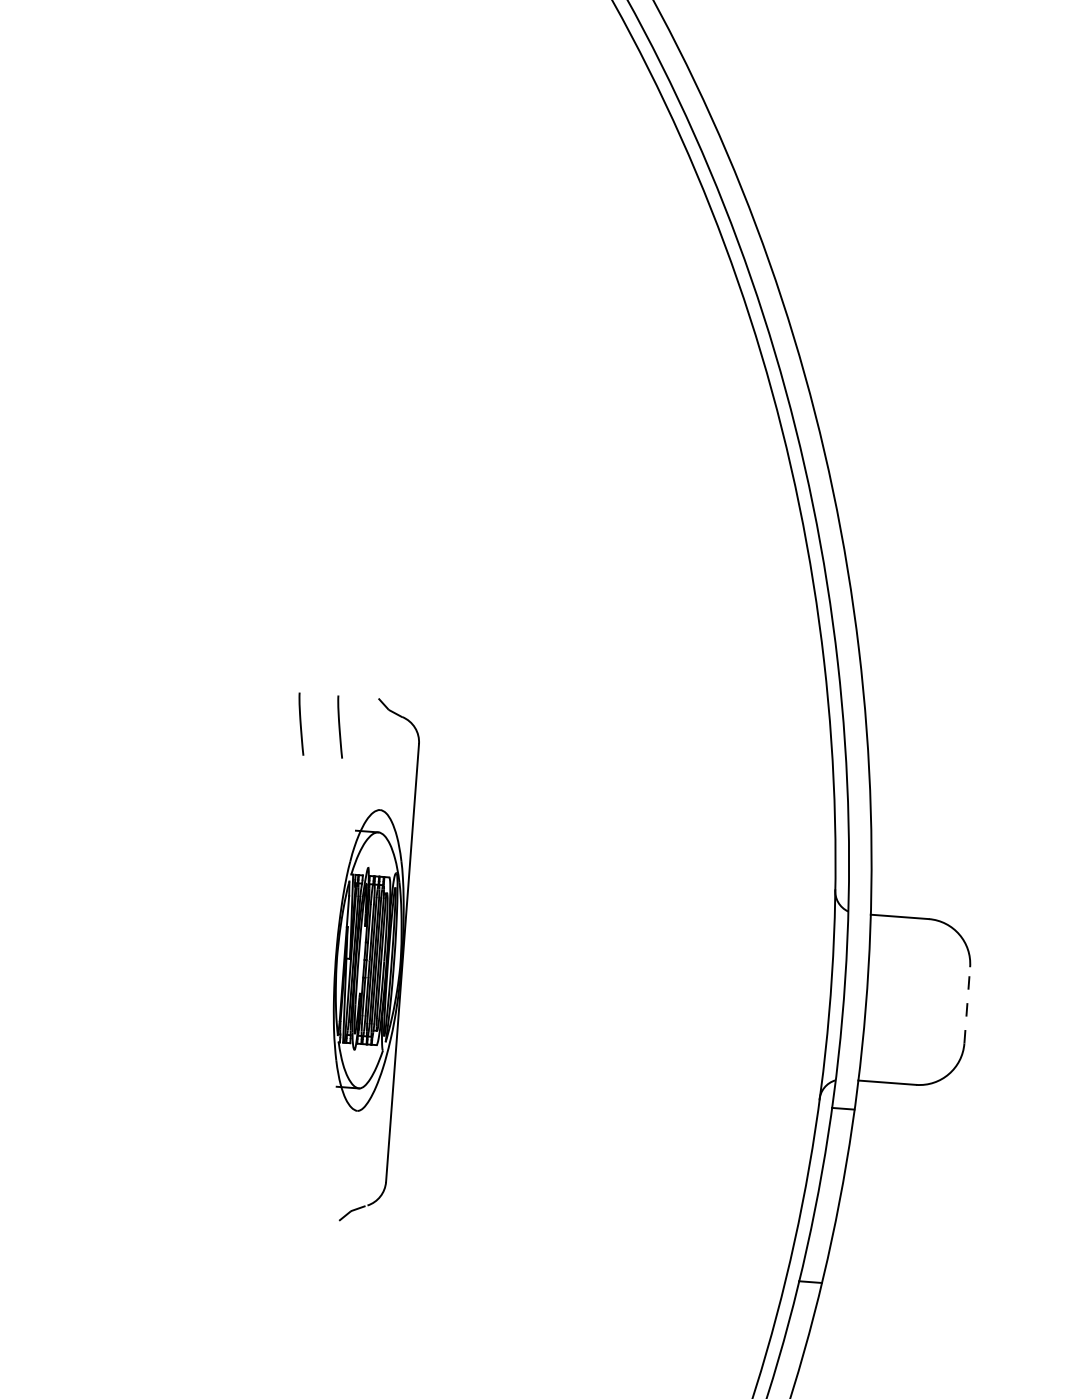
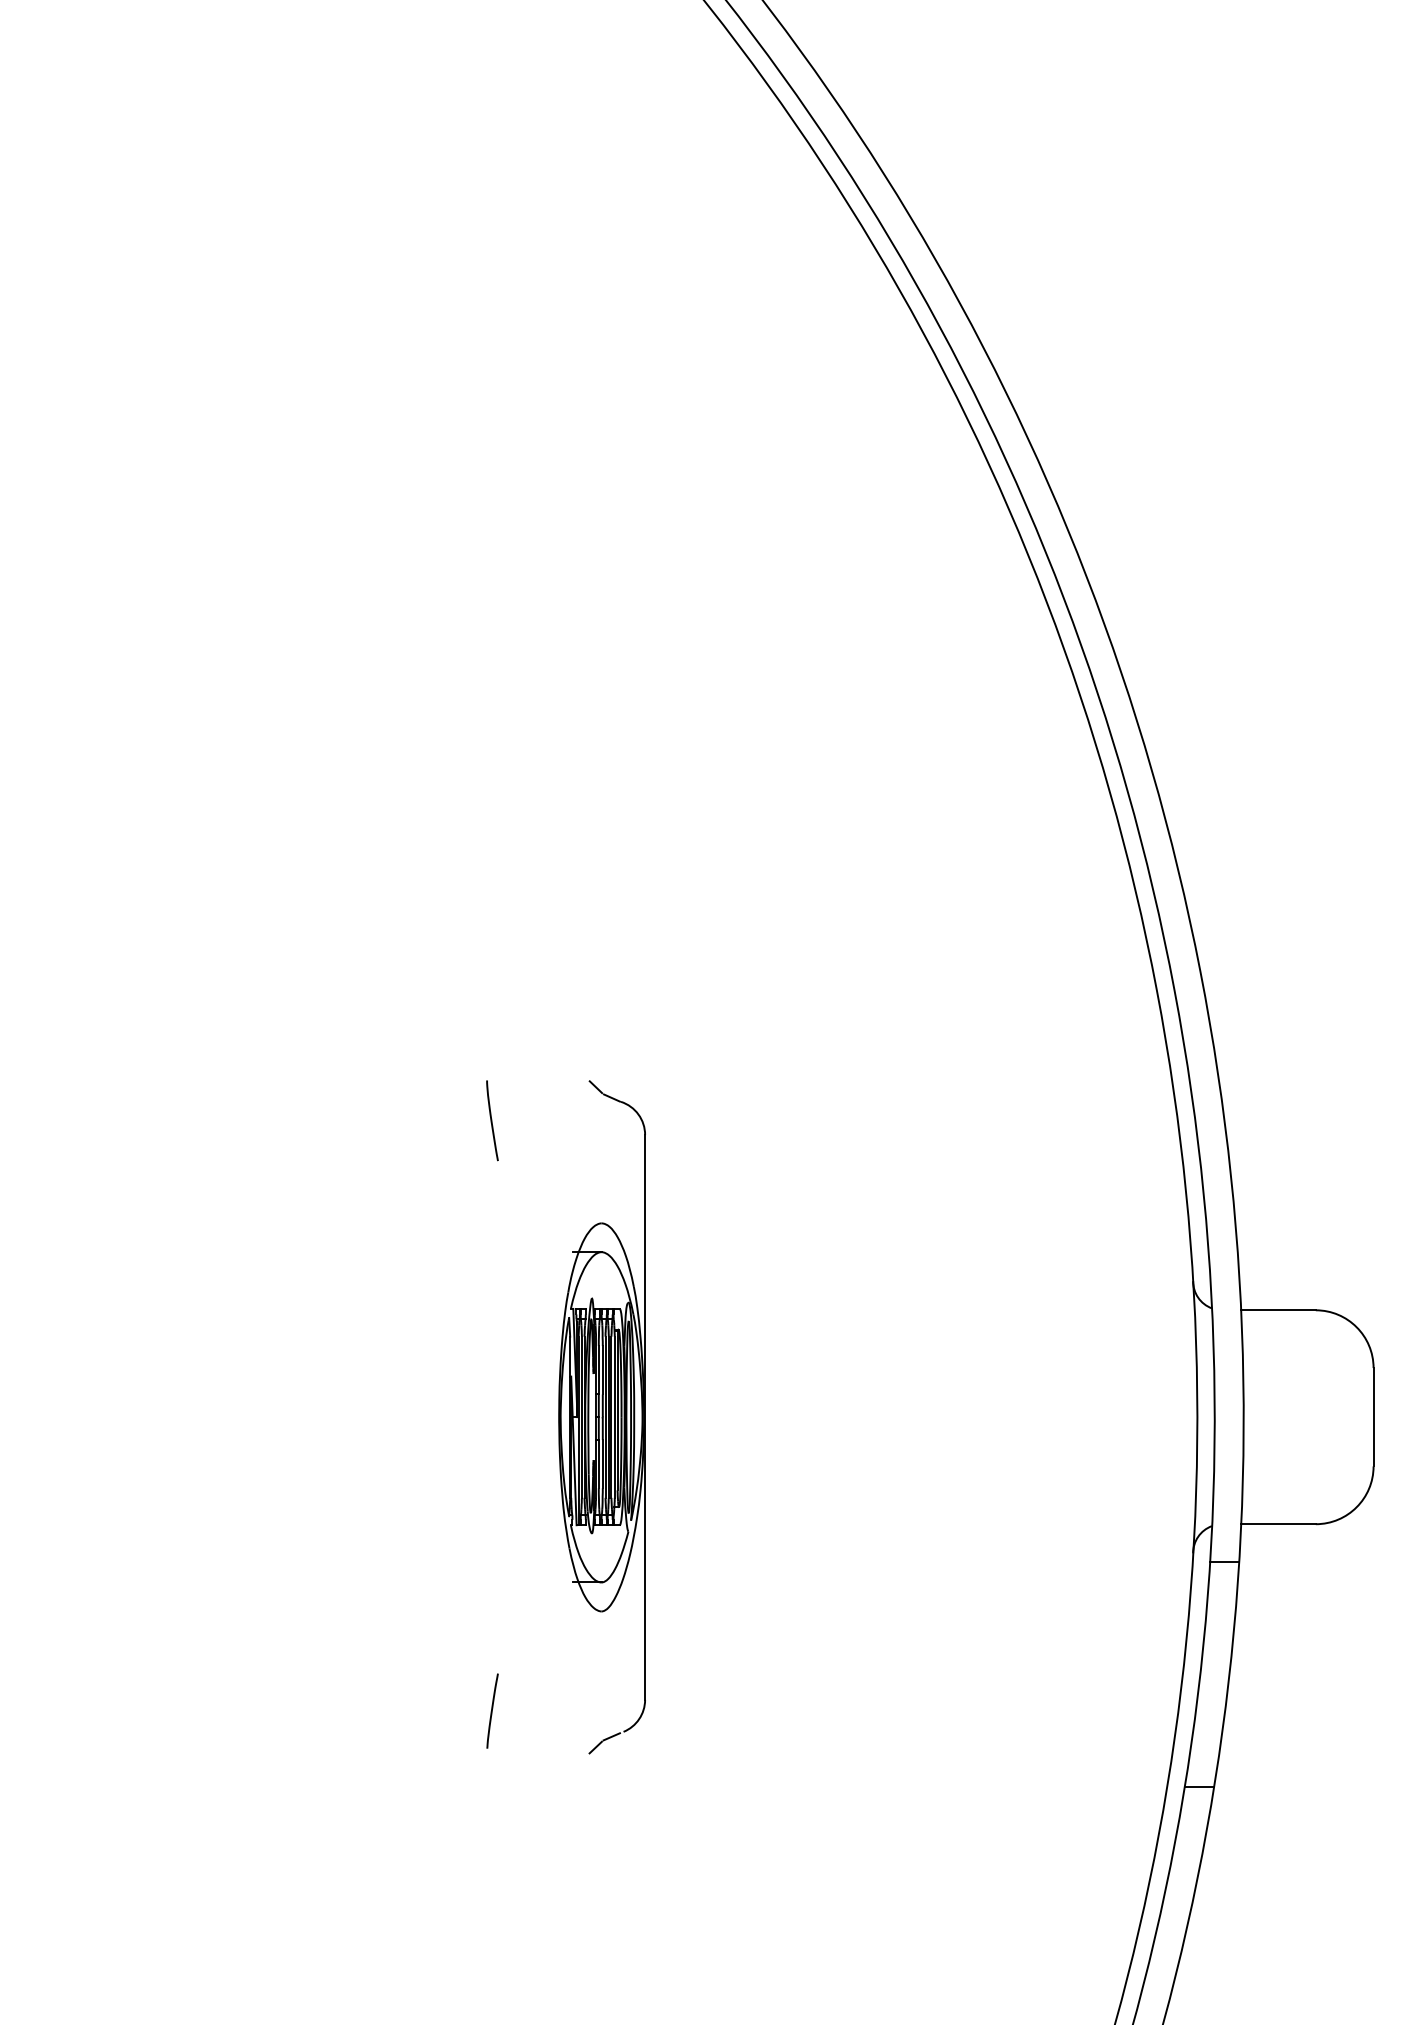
curve: (340, 726) -> (542, 1120), removed
line: (967, 1004) -> (1373, 1416), dashed -> solid
line: (267, 1181) -> (492, 1710), added

